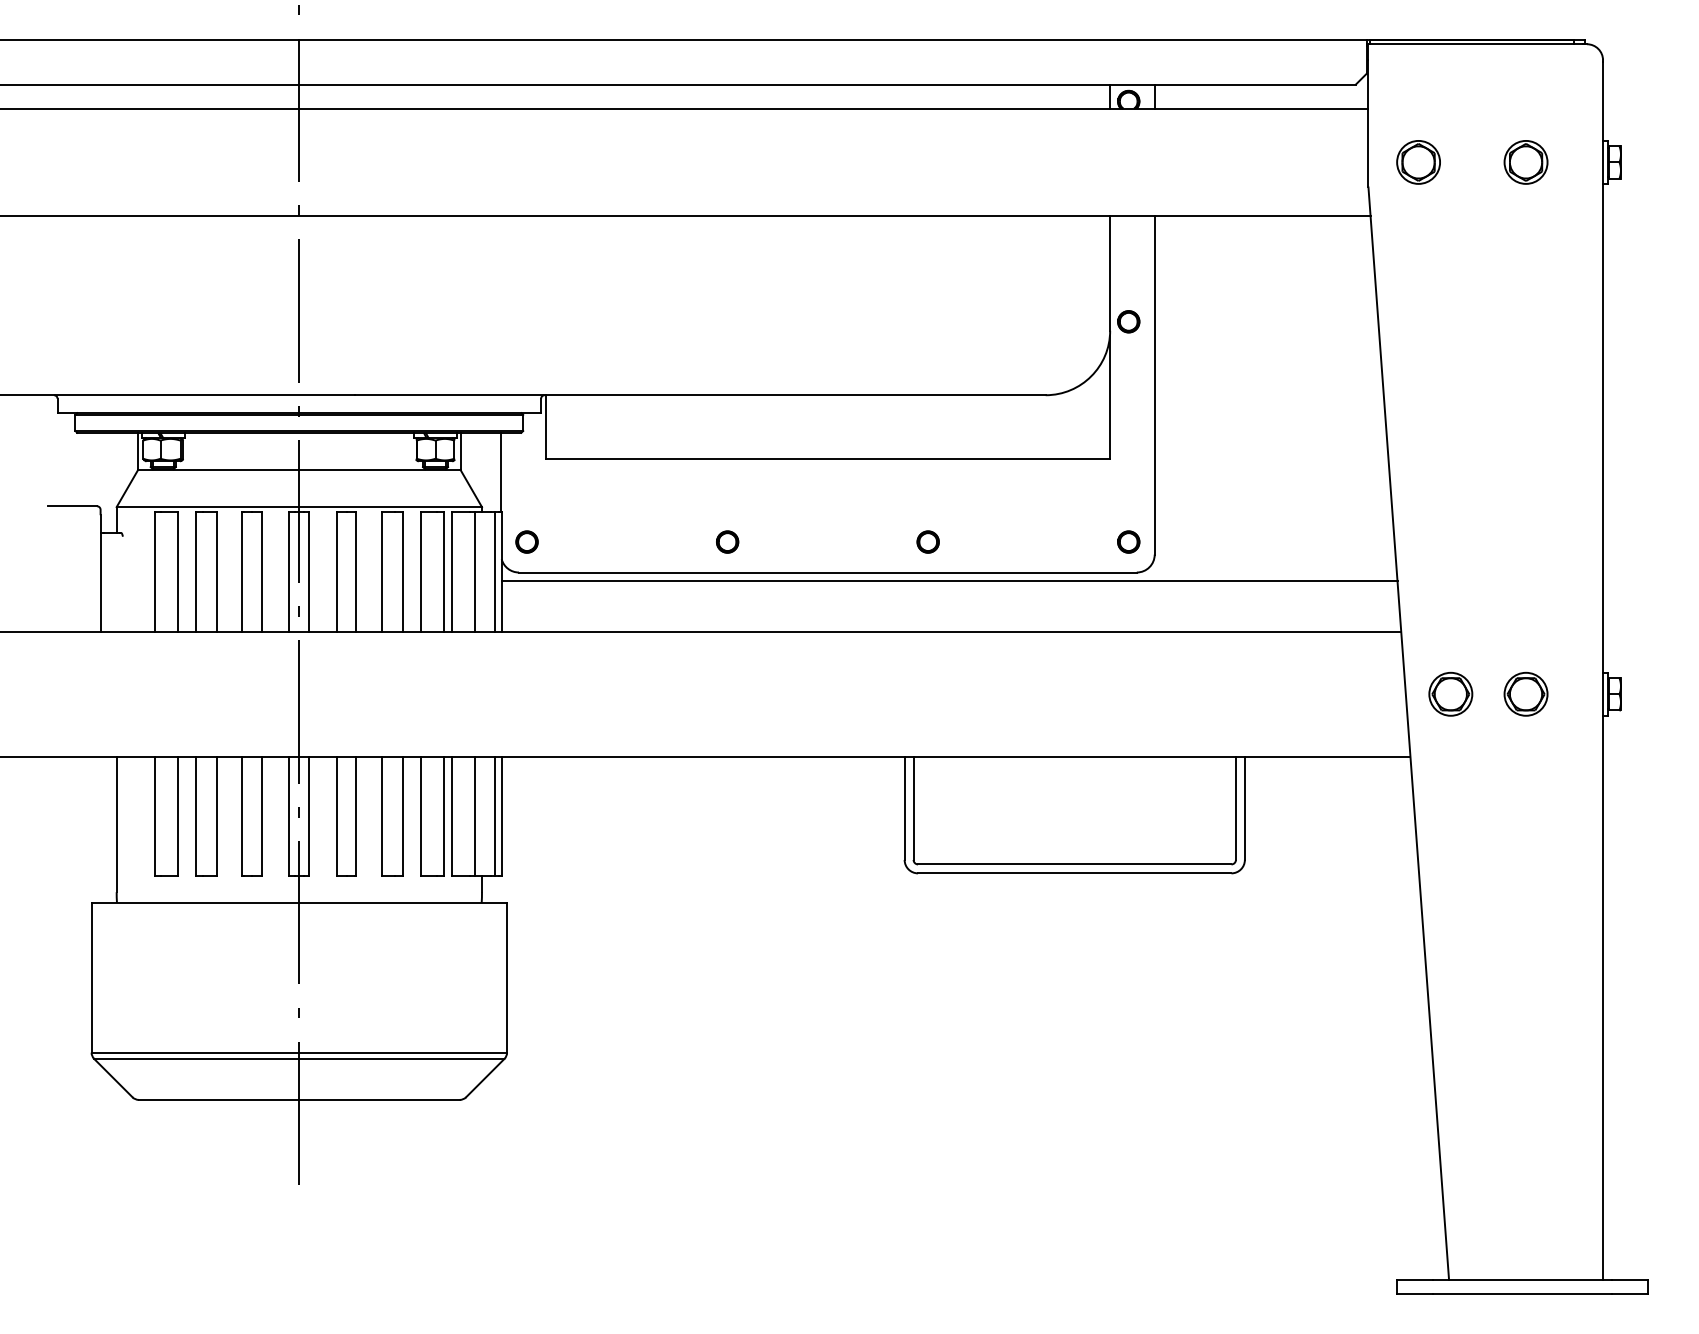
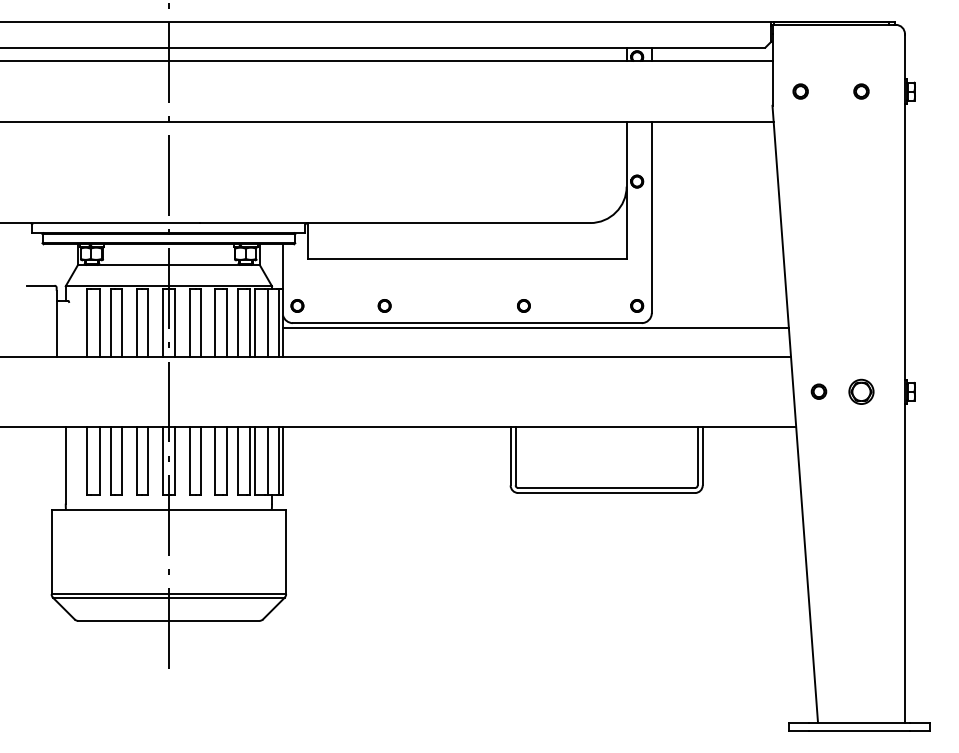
part: (1418, 162) -> (800, 91), size x0.6
part: (1526, 162) -> (861, 91), size x0.6
circle: (727, 541) -> (384, 305), moved
part: (1449, 693) -> (818, 391), size x0.6

